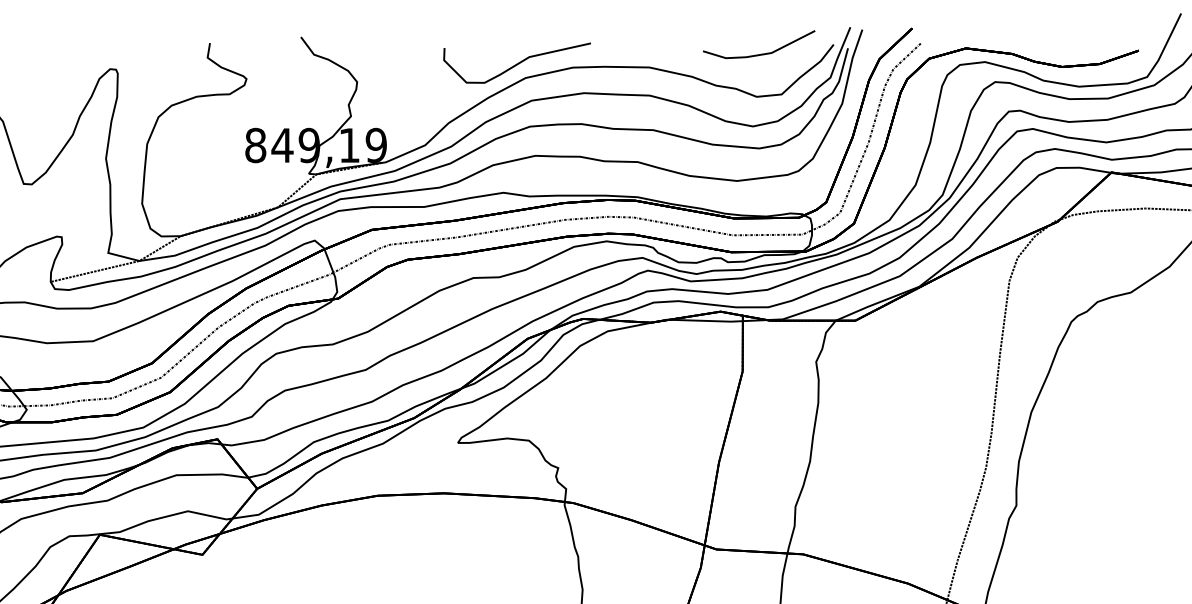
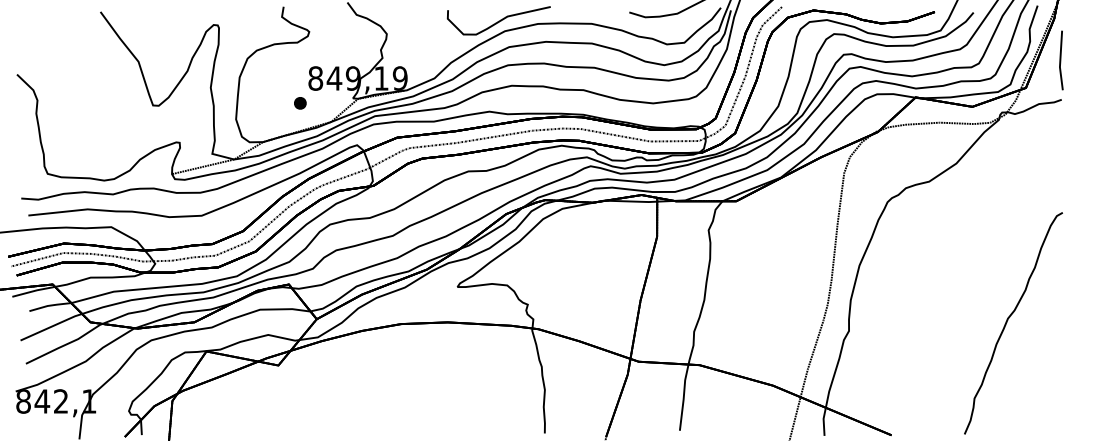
part: (234, 181) -> (300, 103), added

